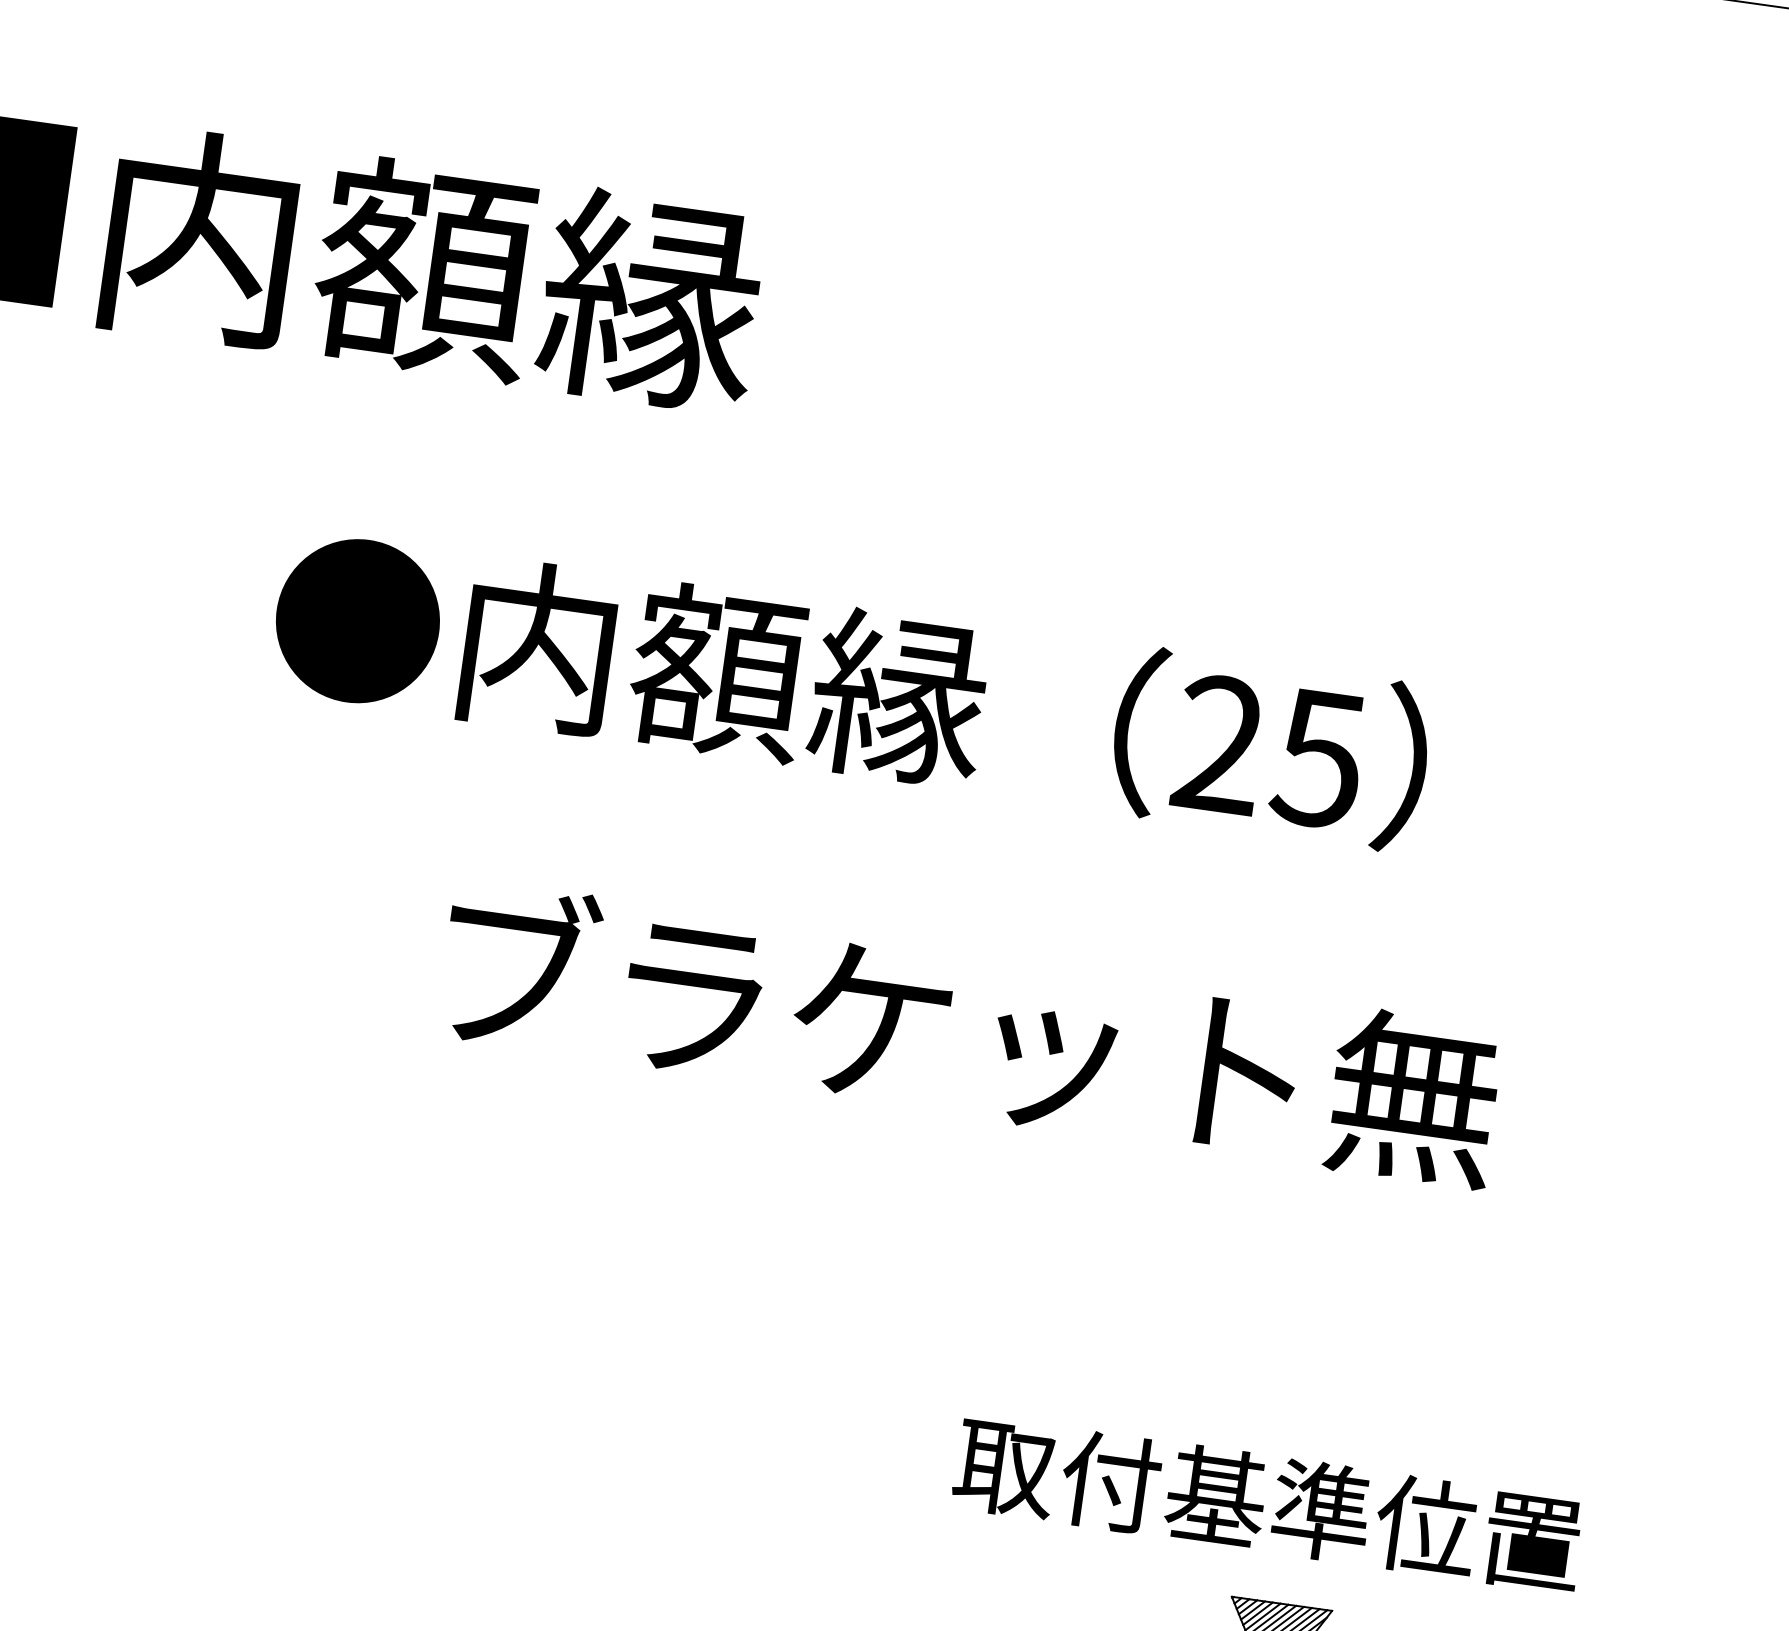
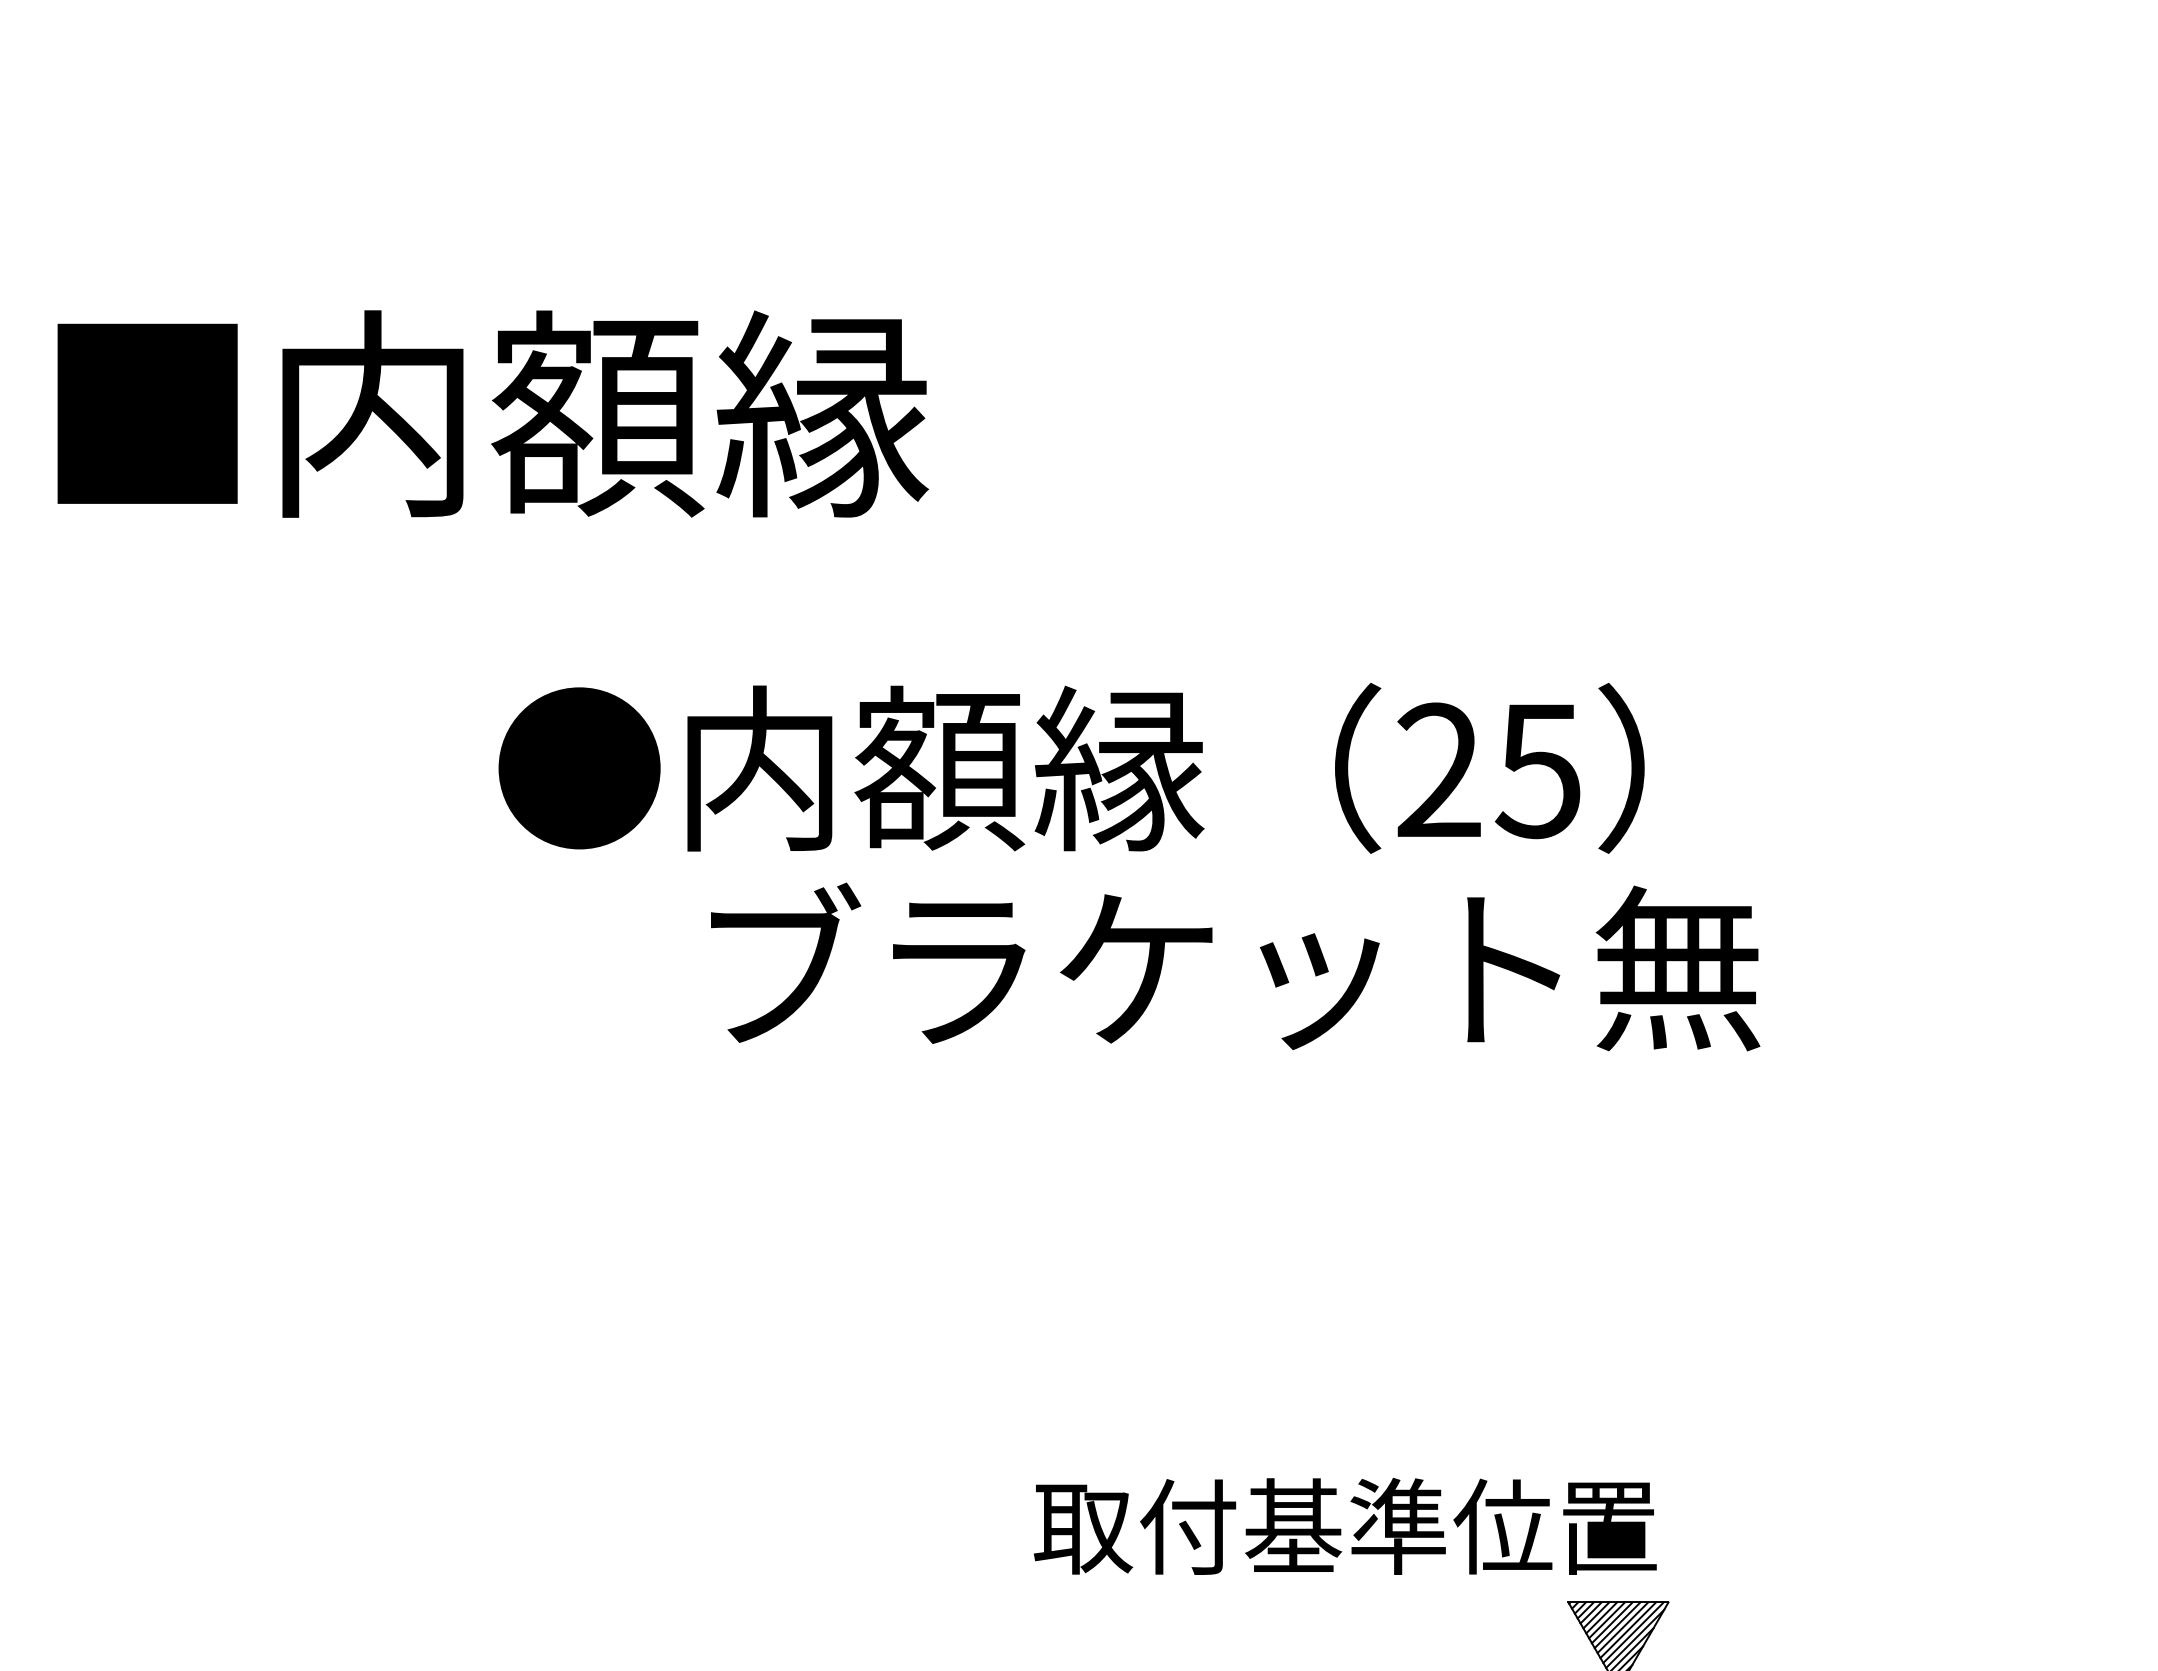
text: (970, 1033) -> (1235, 966), moved
text: (1268, 1502) -> (1345, 1525), moved

